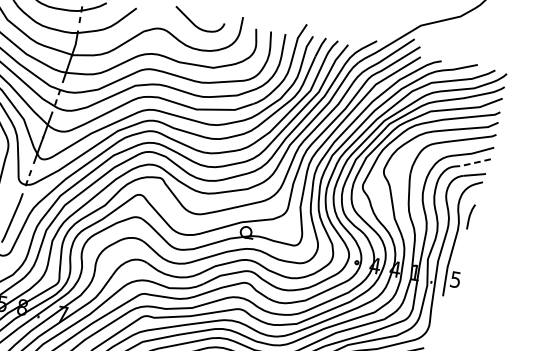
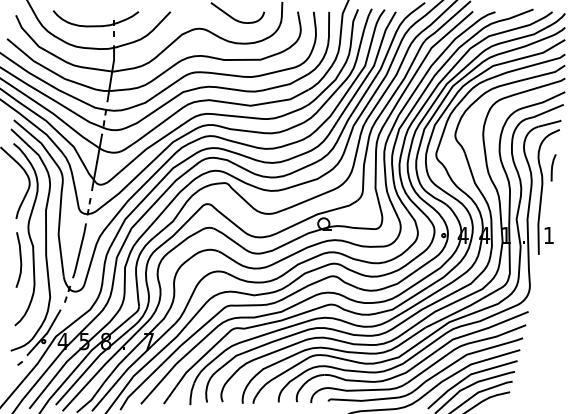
line: (471, 163) -> (544, 112), dashed -> solid
text: (455, 279) -> (548, 235), 5 -> 1

